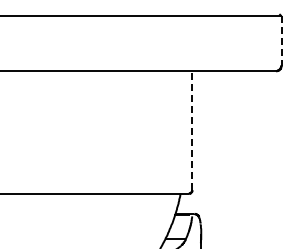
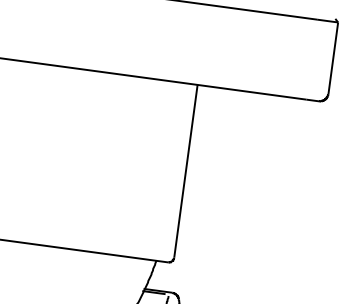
line: (281, 40) -> (333, 57), dashed -> solid
line: (192, 130) -> (186, 171), dashed -> solid

